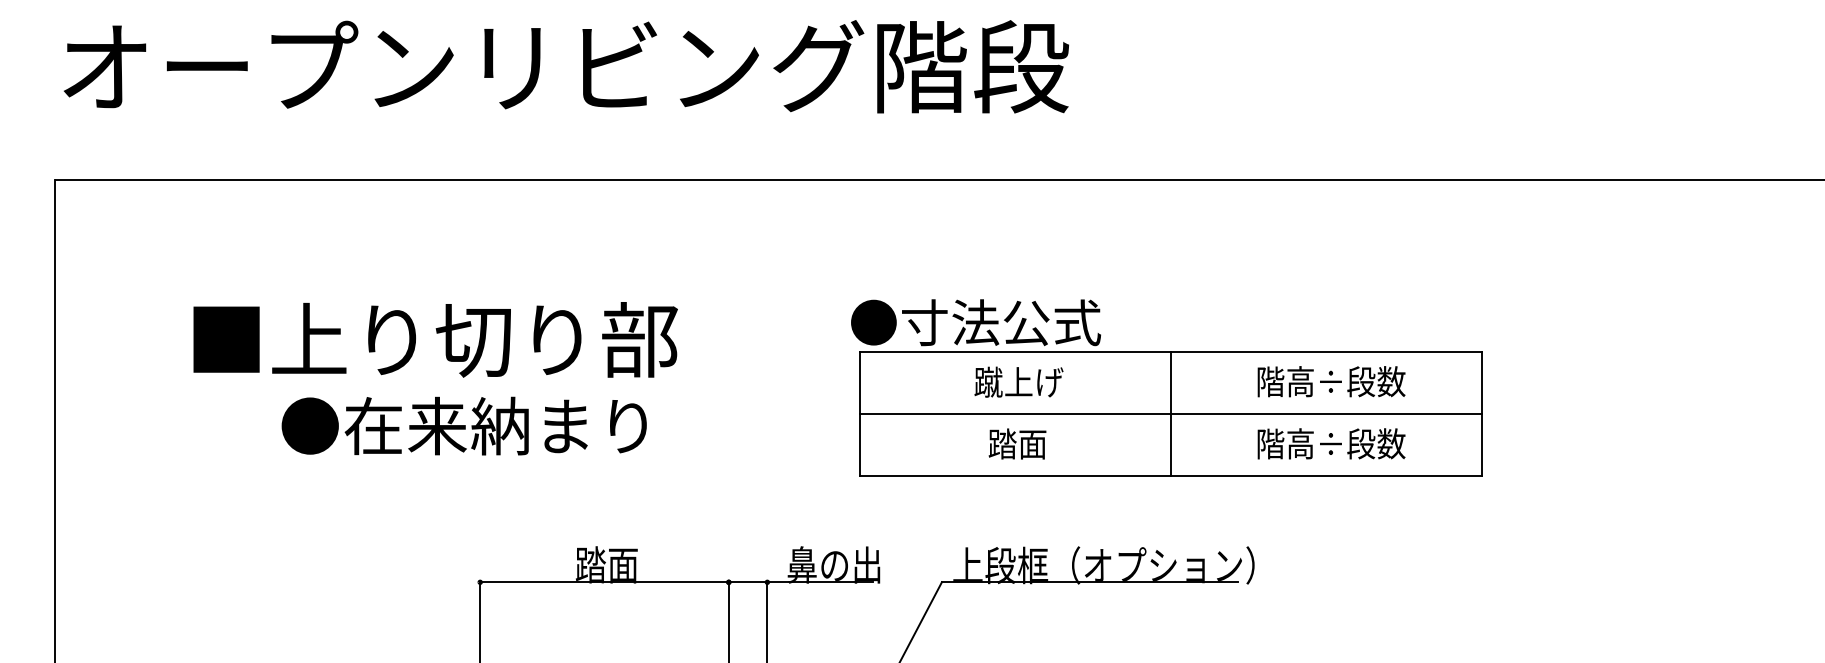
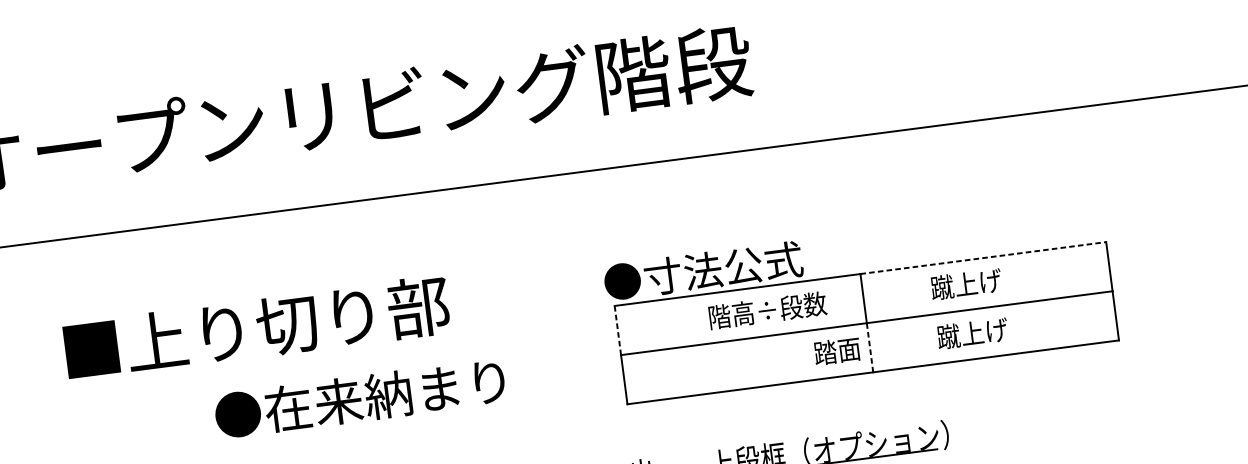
text: (435, 339) -> (256, 328), moved
line: (1326, 351) -> (983, 257), solid -> dashed
text: (1048, 381) -> (766, 310), 蹴上げ -> 階高÷段数
text: (1330, 381) -> (989, 281), 階高÷段数 -> 蹴上げ
line: (860, 382) -> (618, 330), solid -> dashed
text: (463, 425) -> (359, 398), moved
text: (1017, 443) -> (837, 350), moved
text: (1330, 443) -> (996, 330), 階高÷段数 -> 蹴上げ
line: (1170, 444) -> (869, 347), solid -> dashed

